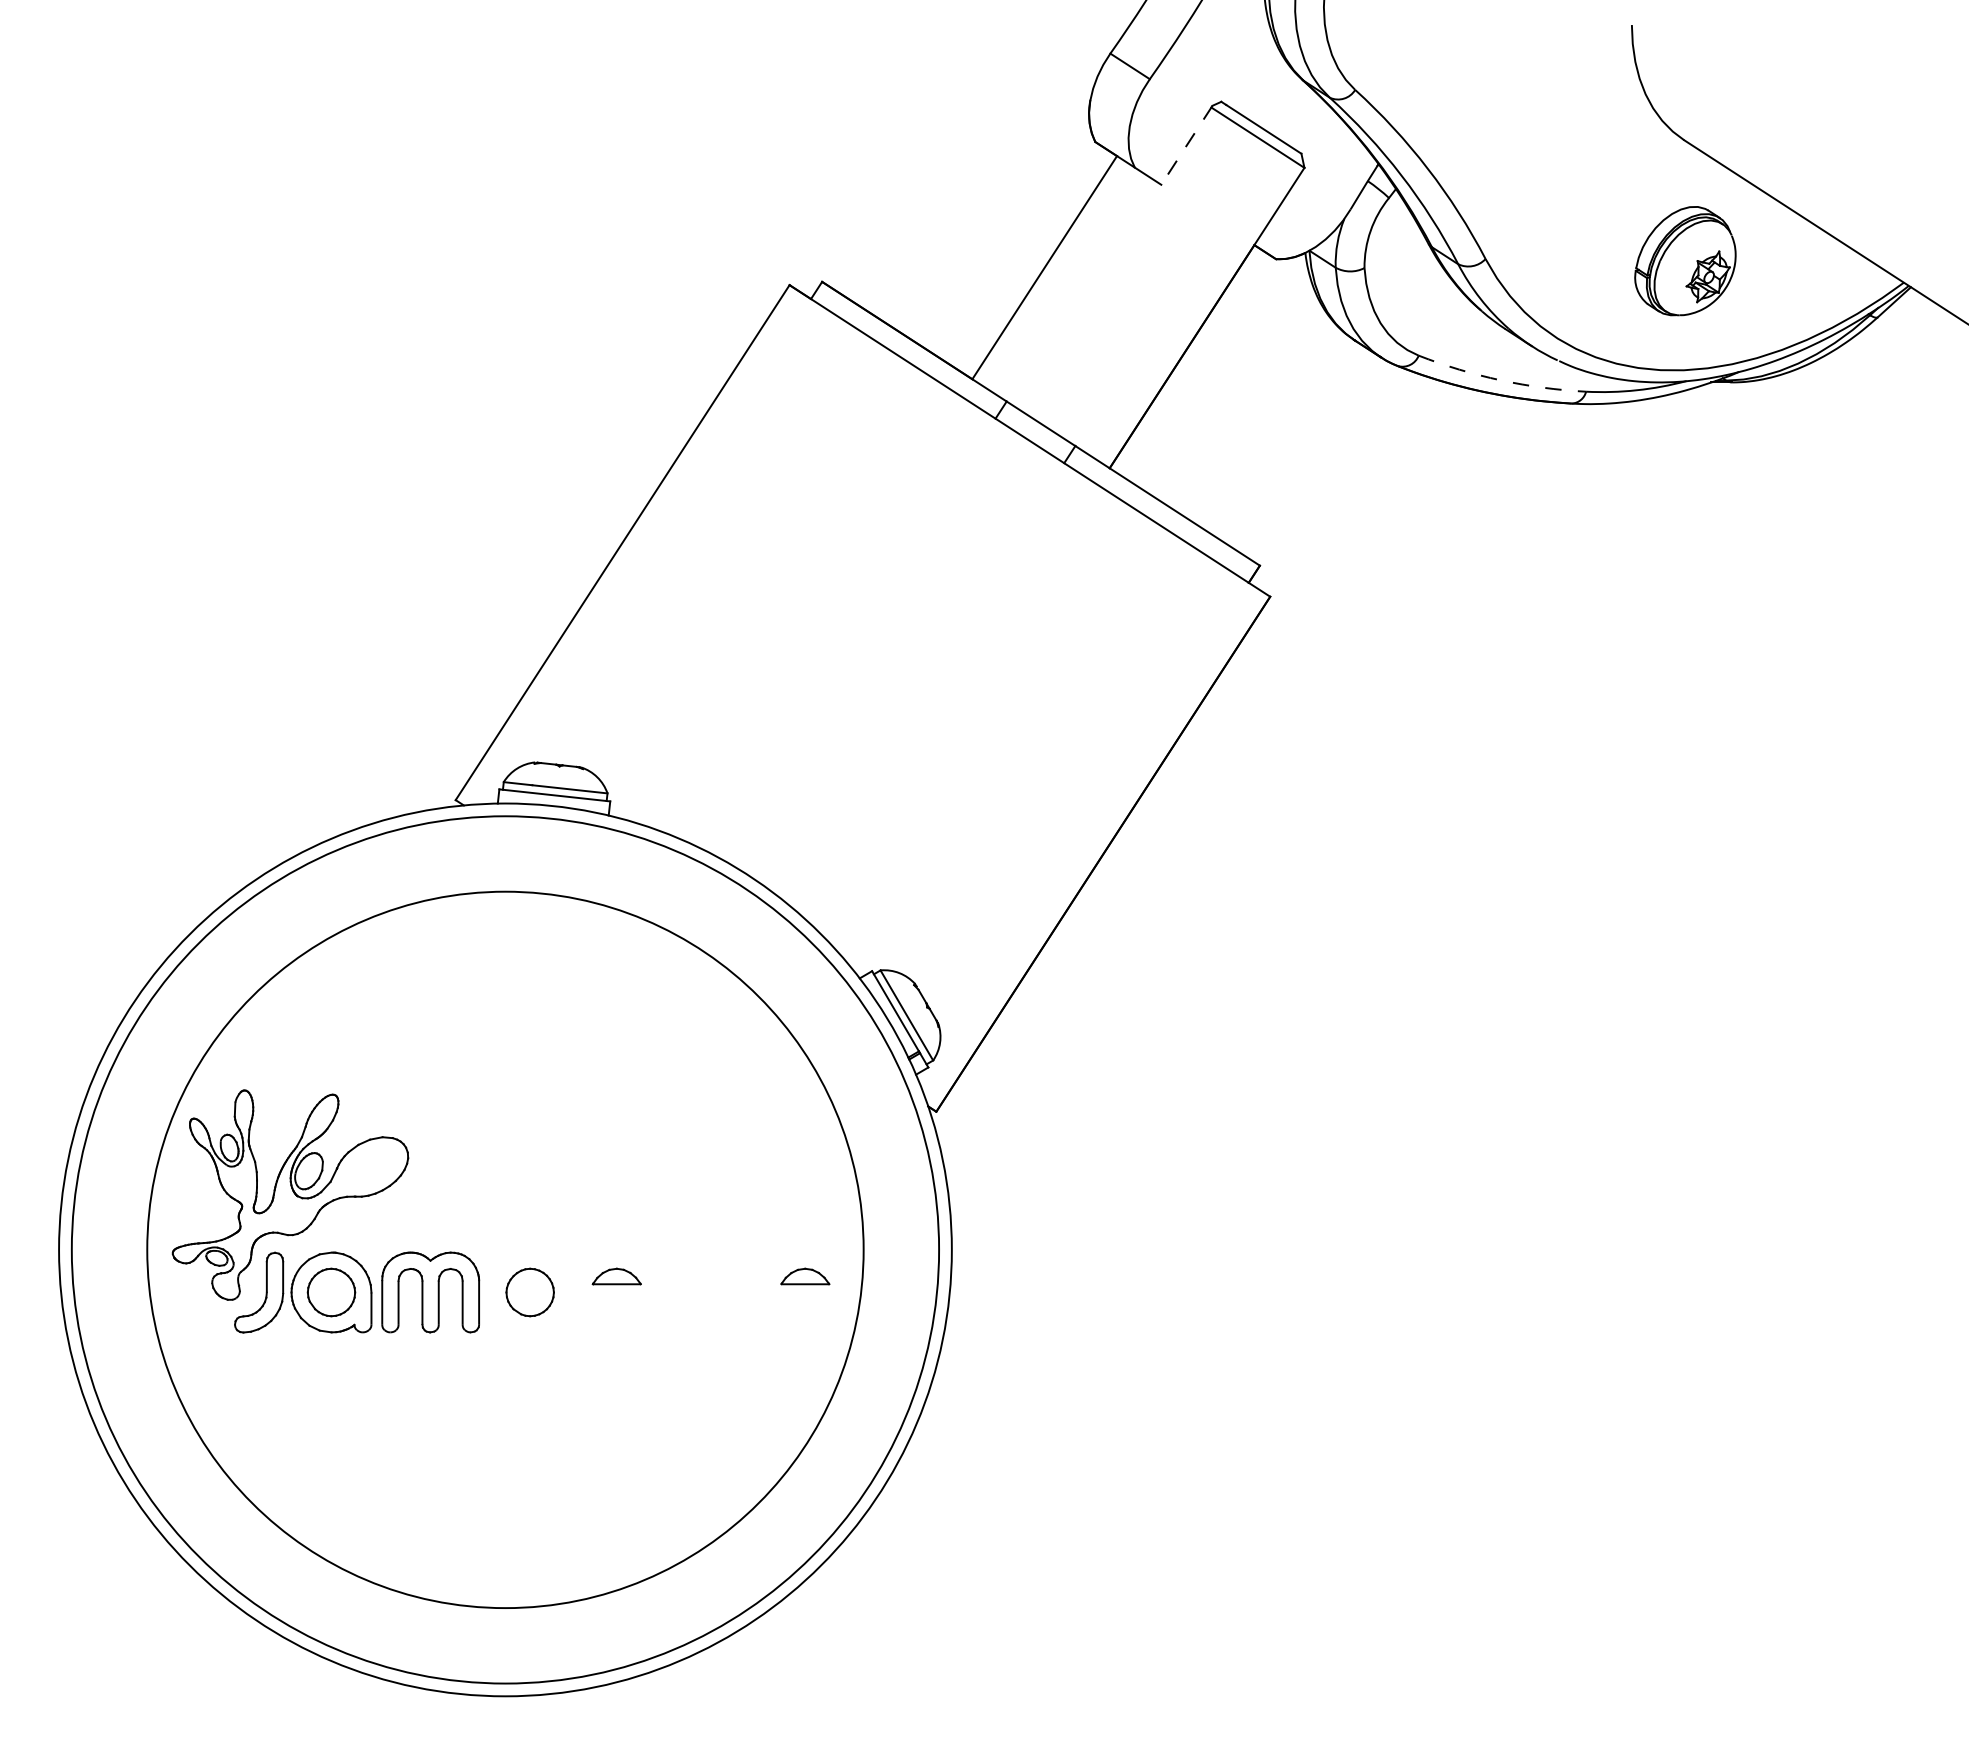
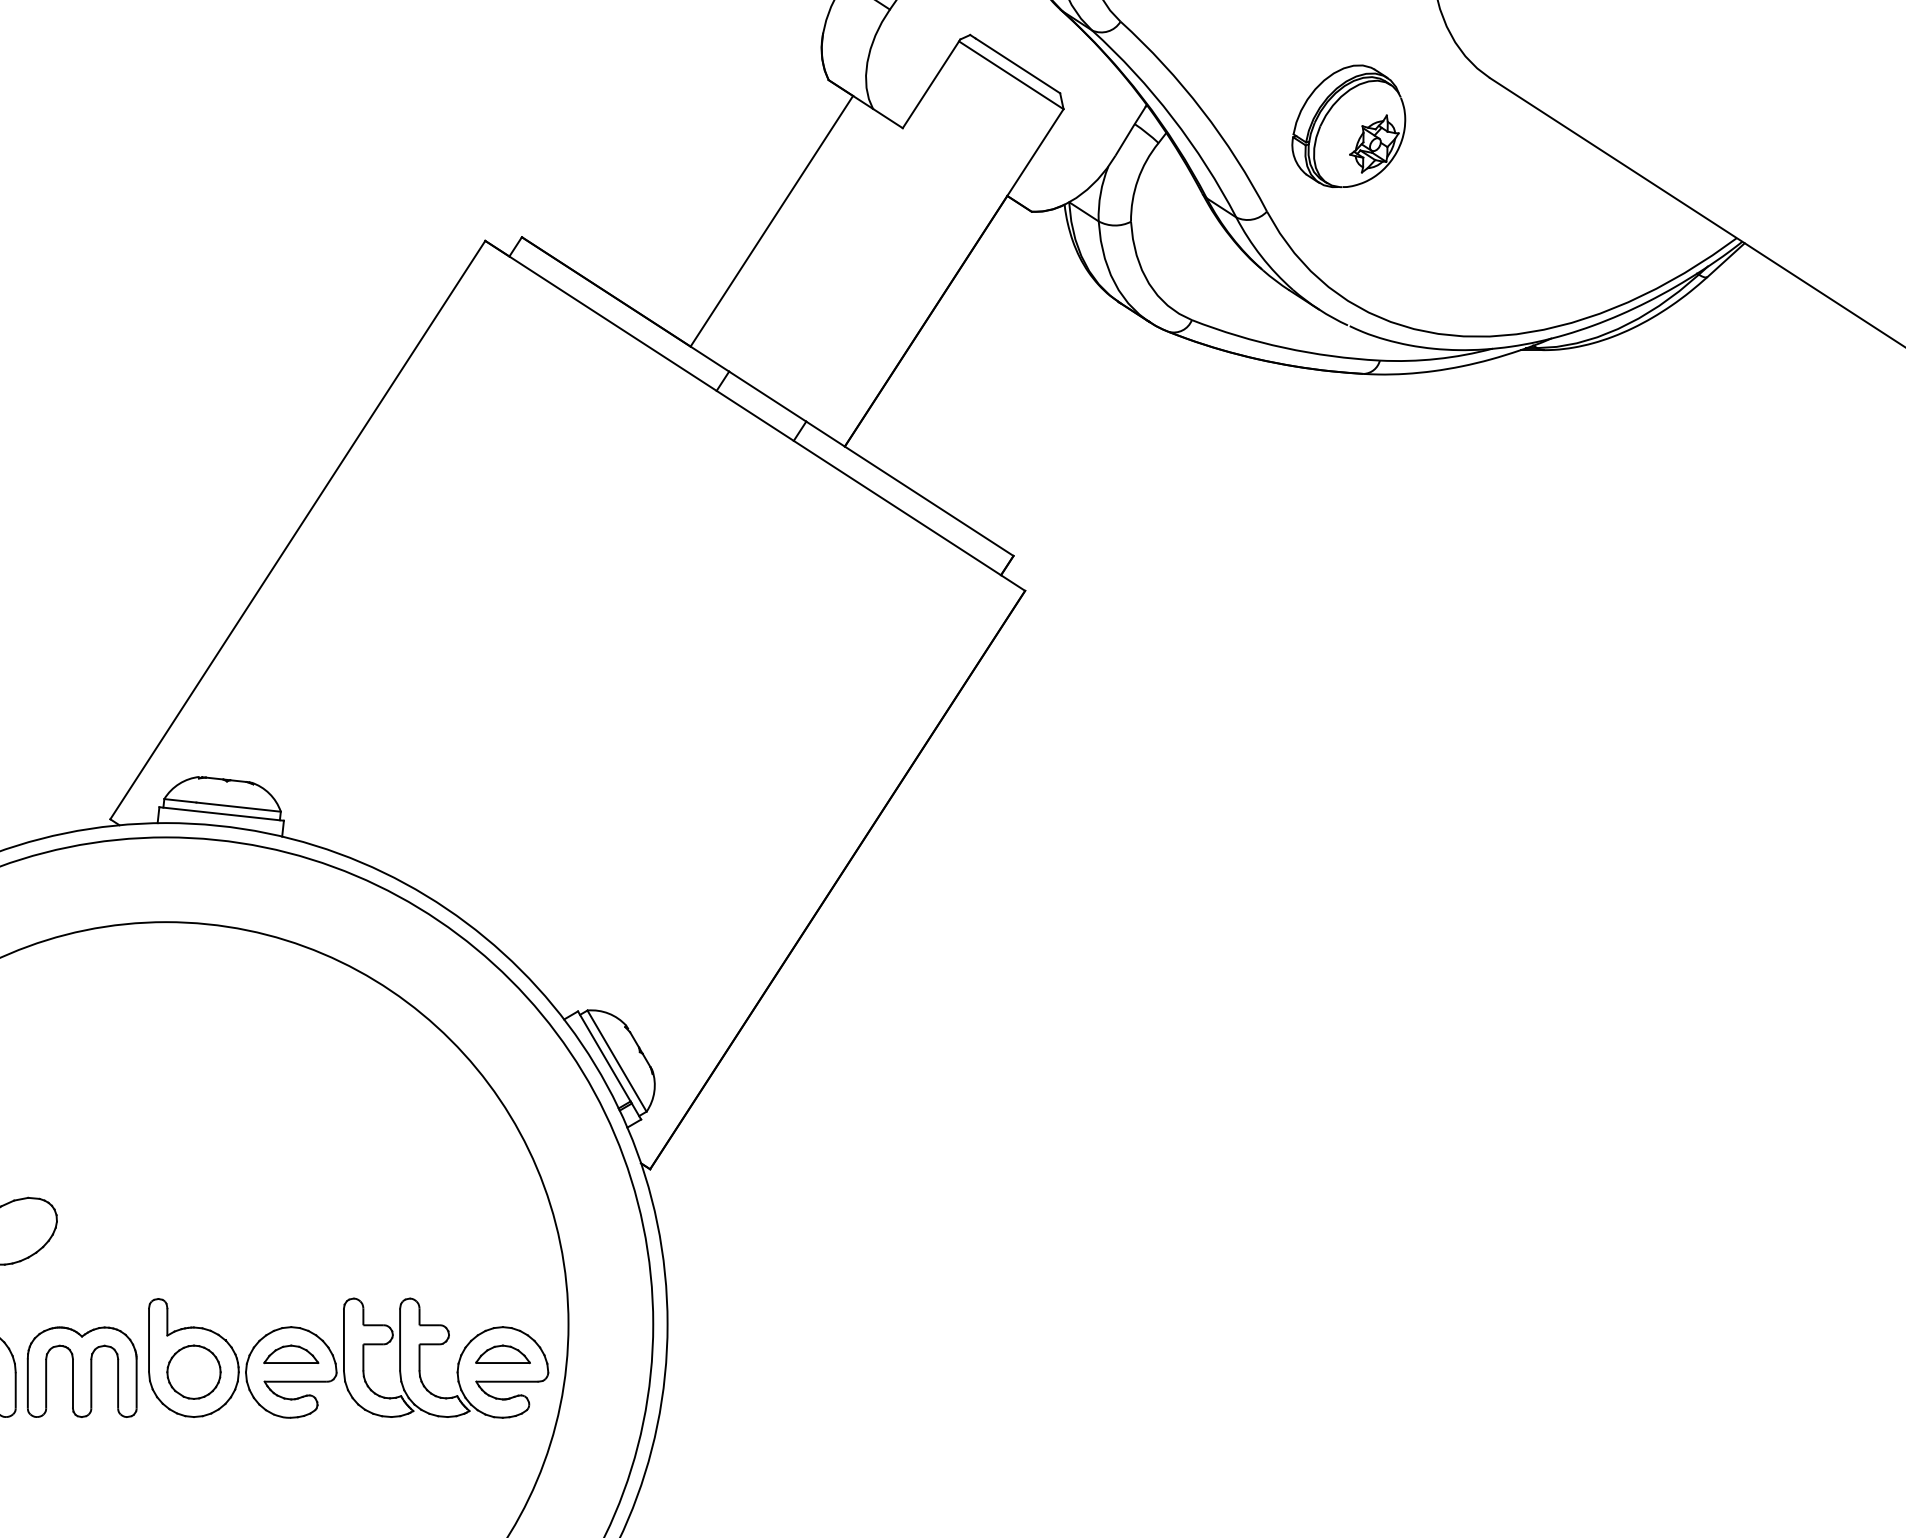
line: (1186, 145) -> (931, 84), dashed -> solid
part: (1685, 261) -> (1348, 126), moved
arc: (1500, 380) -> (1283, 347), dashed -> solid
part: (667, 1279) -> (348, 1357), added

